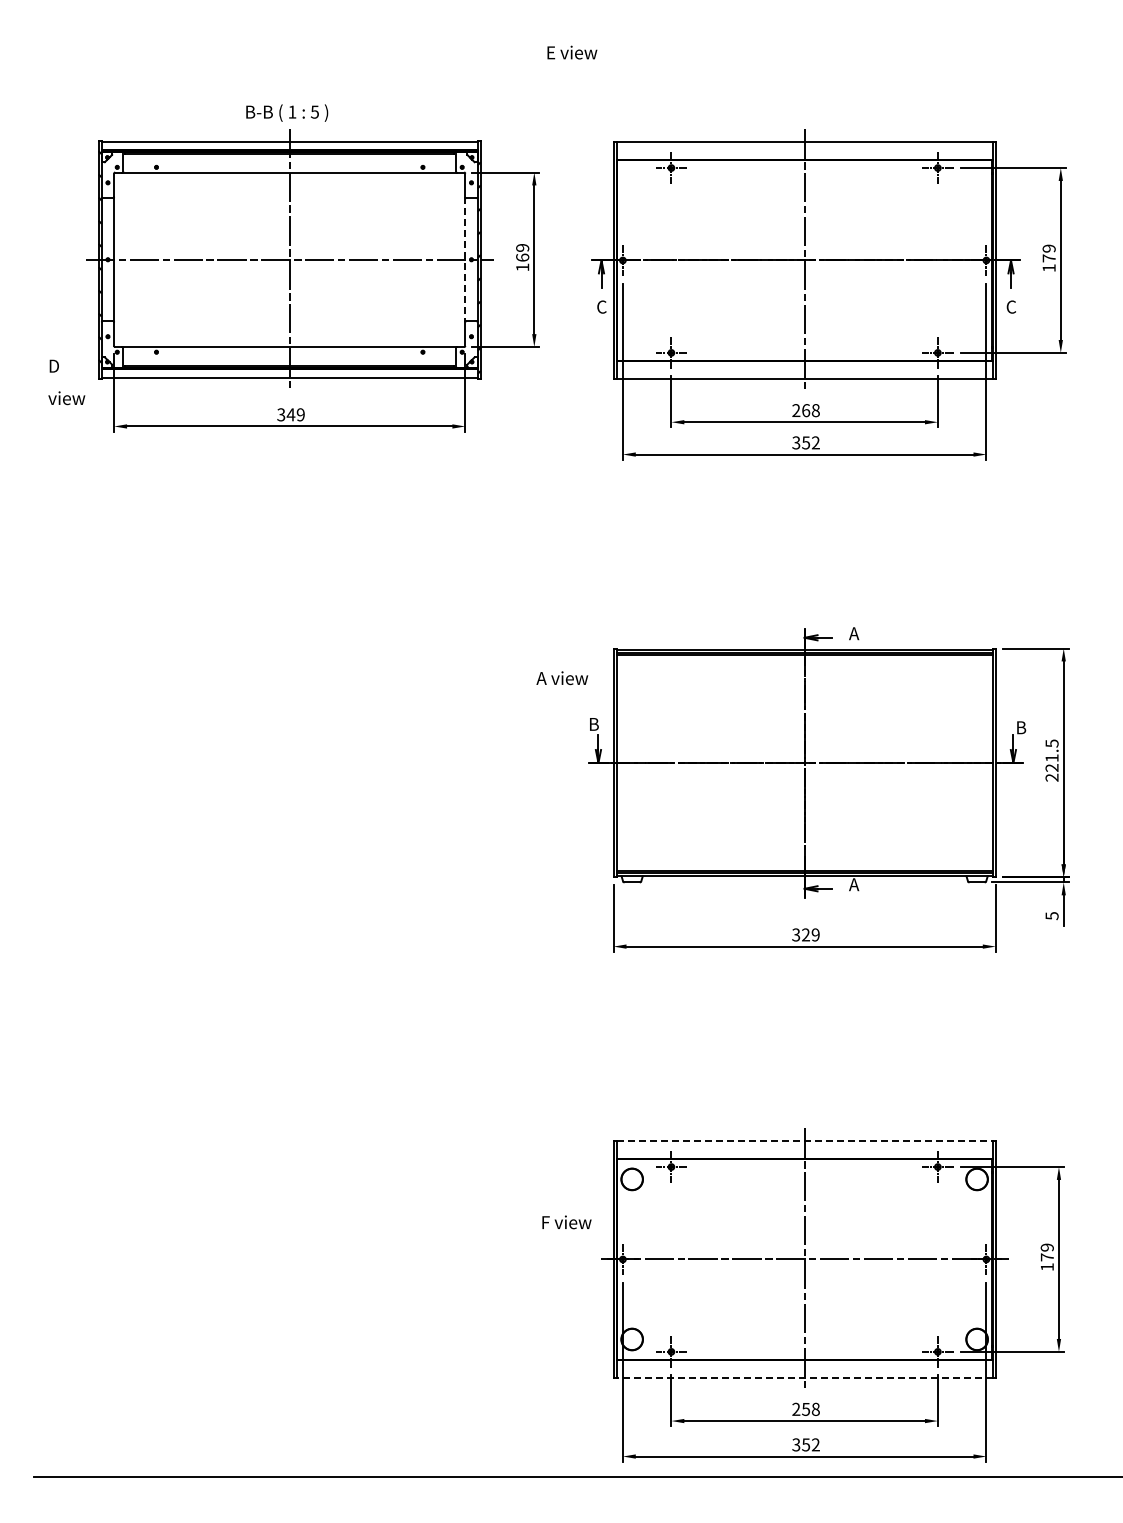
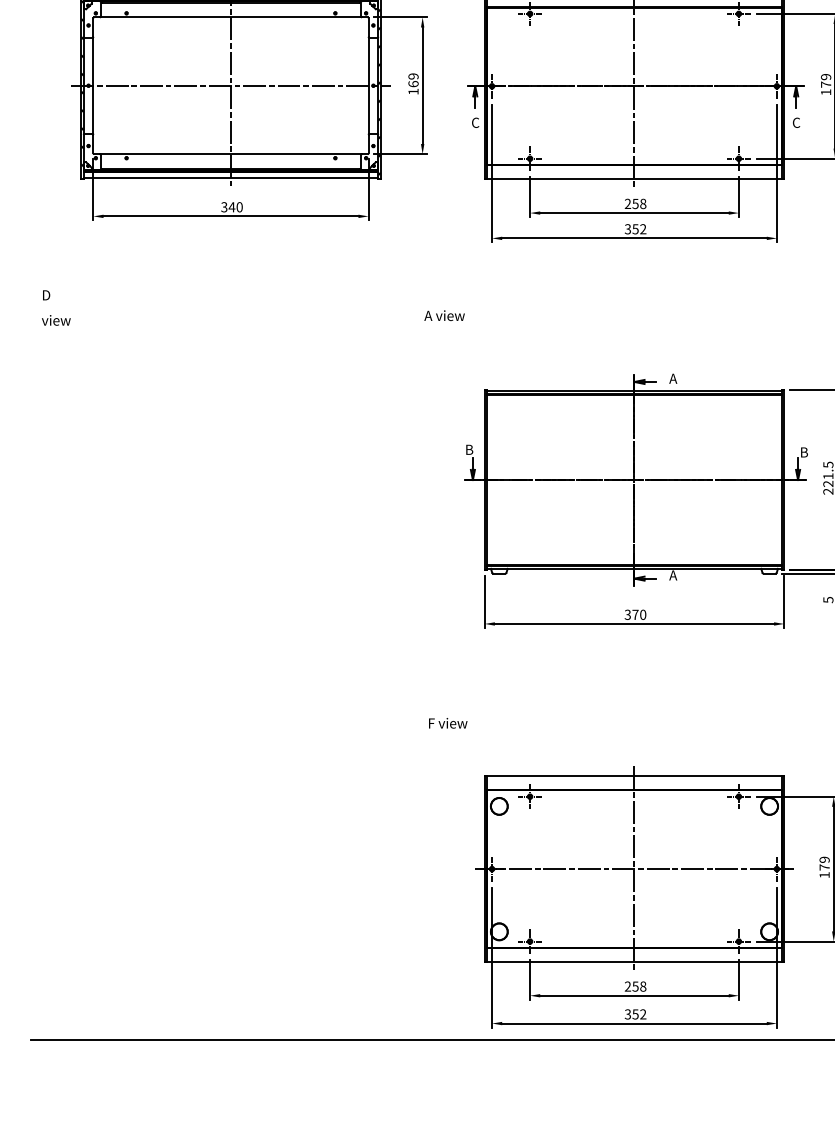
line: (465, 260) -> (368, 86), dashed -> solid
text: (66, 382) -> (56, 308), moved
text: (806, 410) -> (635, 203), 268 -> 258
text: (300, 414) -> (239, 207), 349 -> 340
text: (562, 678) -> (444, 315), moved
text: (810, 934) -> (639, 614), 329 -> 370
line: (804, 1141) -> (634, 776), dashed -> solid
text: (566, 1222) -> (447, 723), moved
line: (804, 1377) -> (634, 961), dashed -> solid

